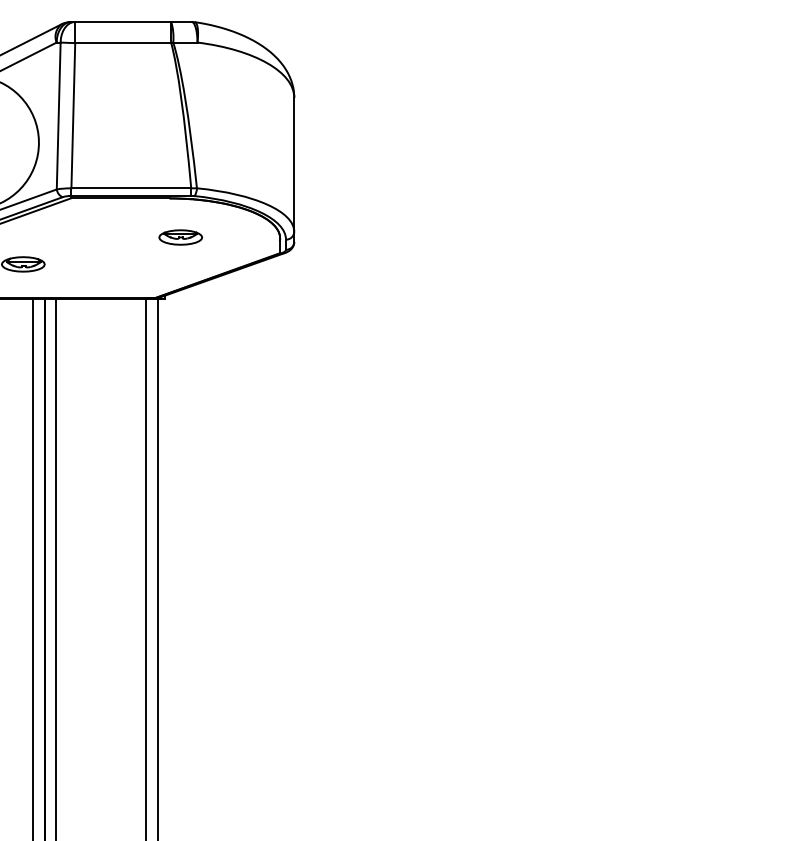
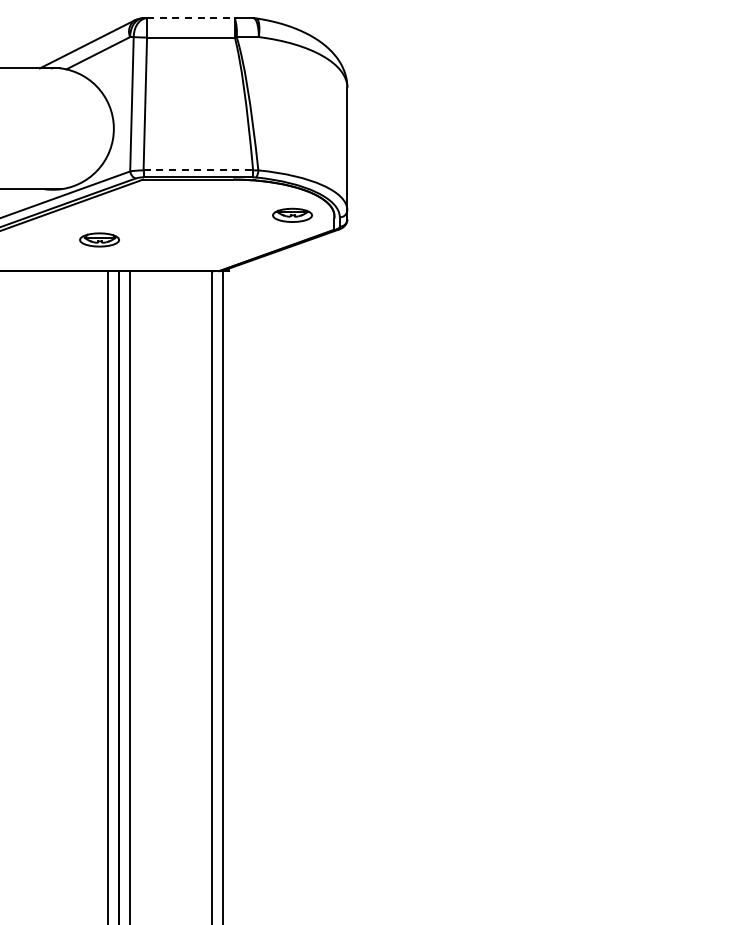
line: (122, 22) -> (190, 18), solid -> dashed
line: (131, 188) -> (198, 170), solid -> dashed
part: (180, 236) -> (292, 214), moved

